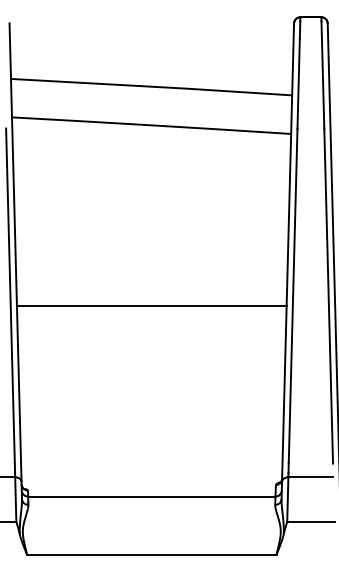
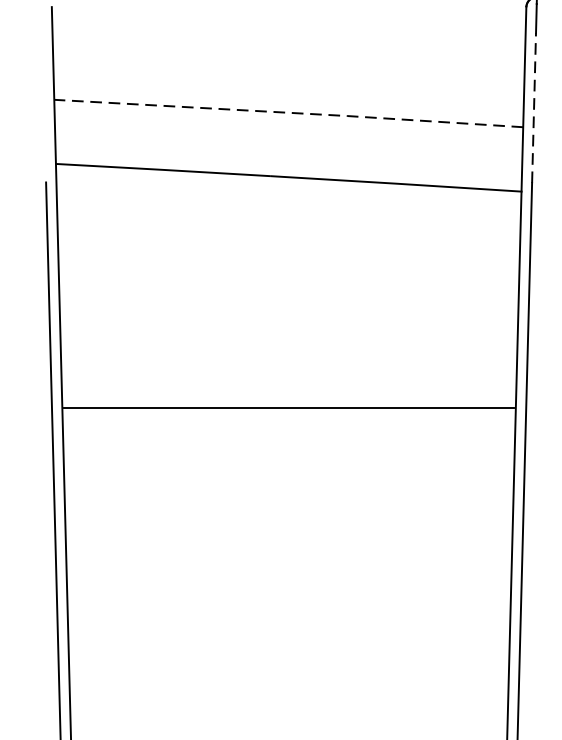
line: (298, 83) -> (533, 107), solid -> dashed
line: (152, 86) -> (290, 112), solid -> dashed
line: (151, 305) -> (288, 407), moved

